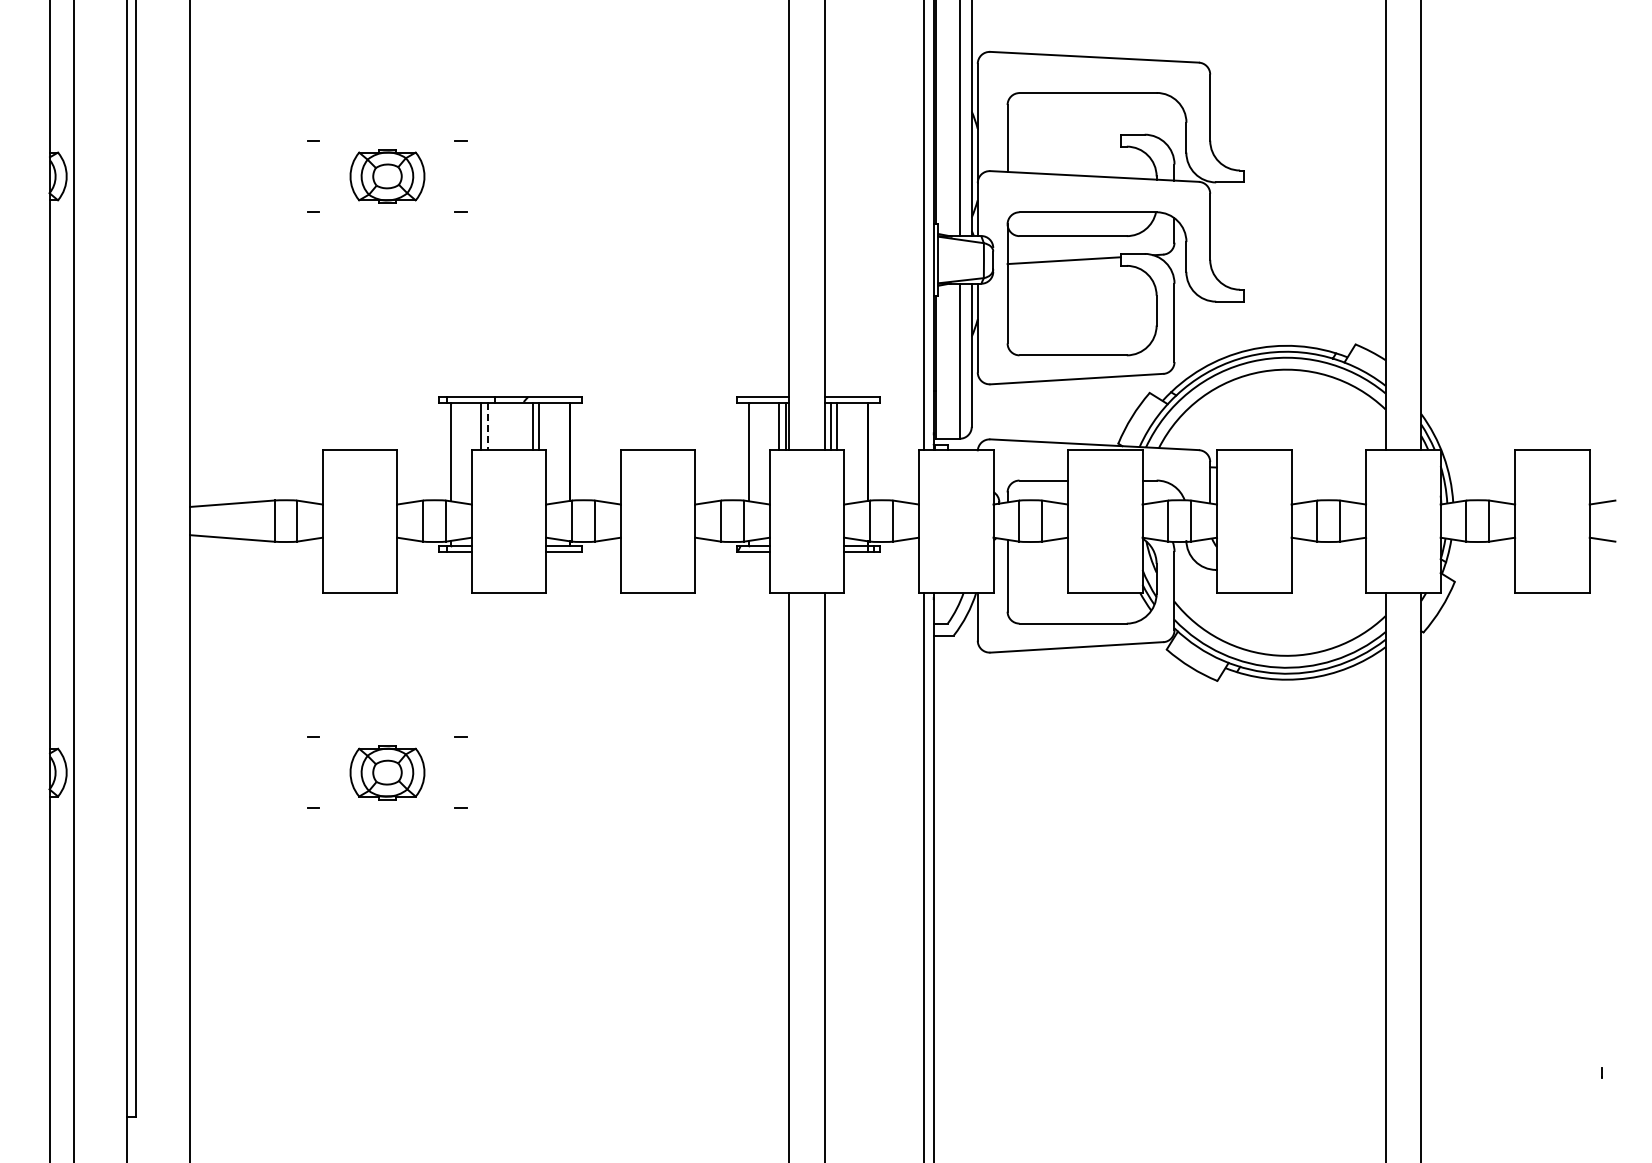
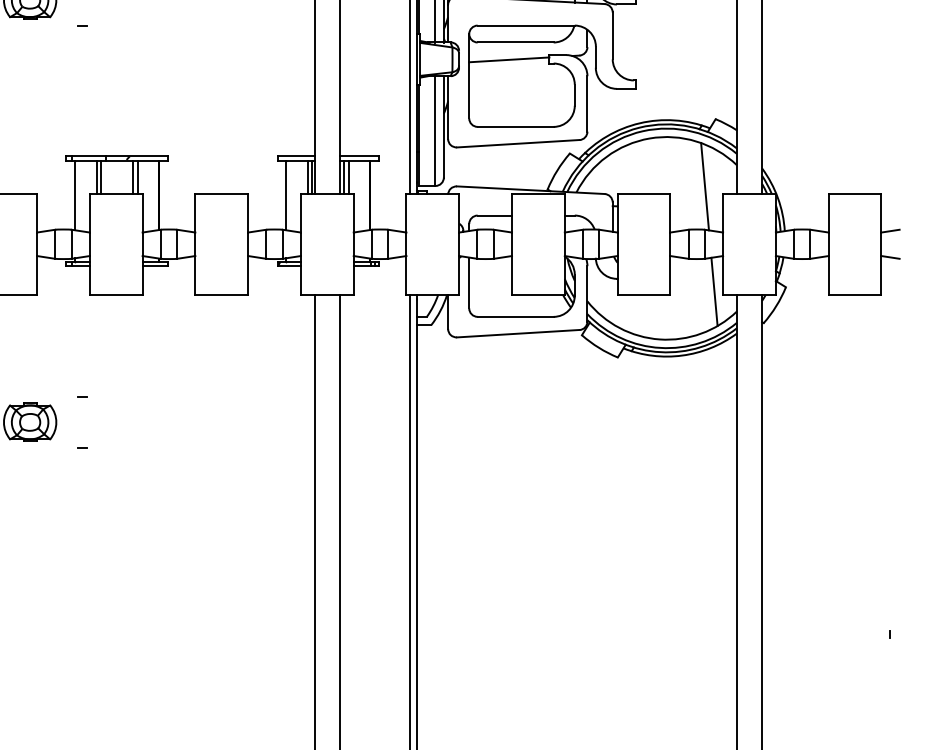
line: (487, 426) -> (100, 177), dashed -> solid
line: (1340, 439) -> (704, 186), added
line: (1353, 588) -> (714, 292), added

